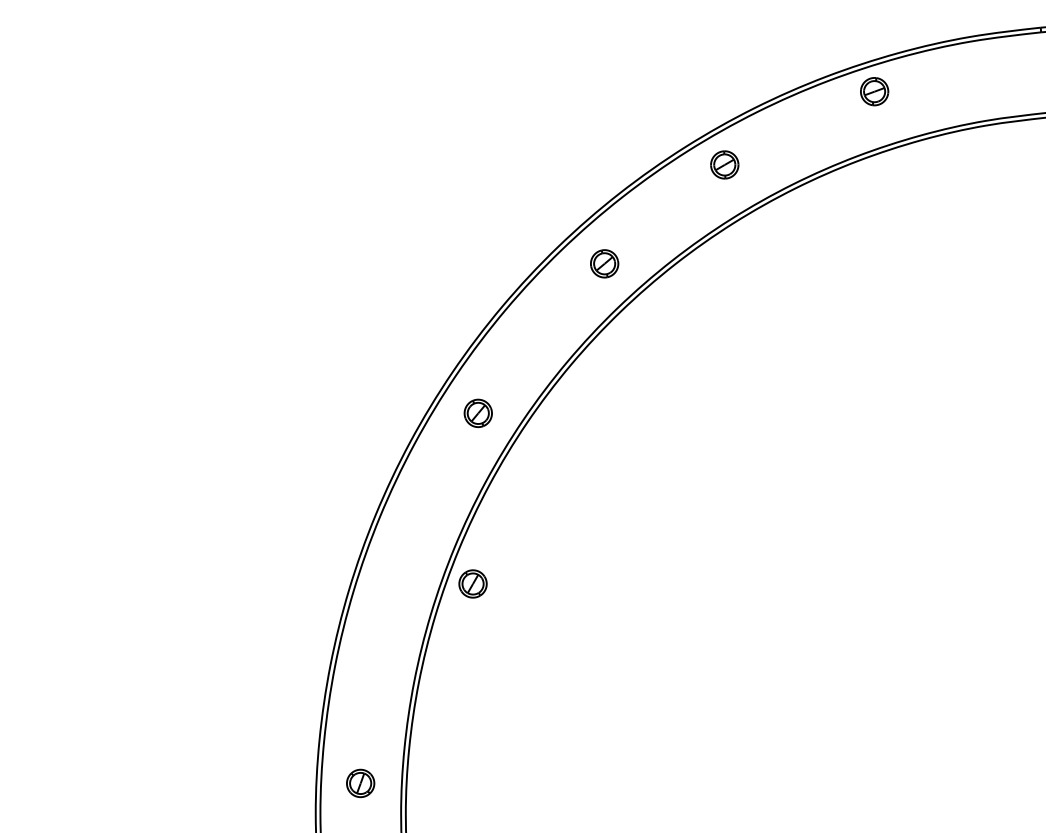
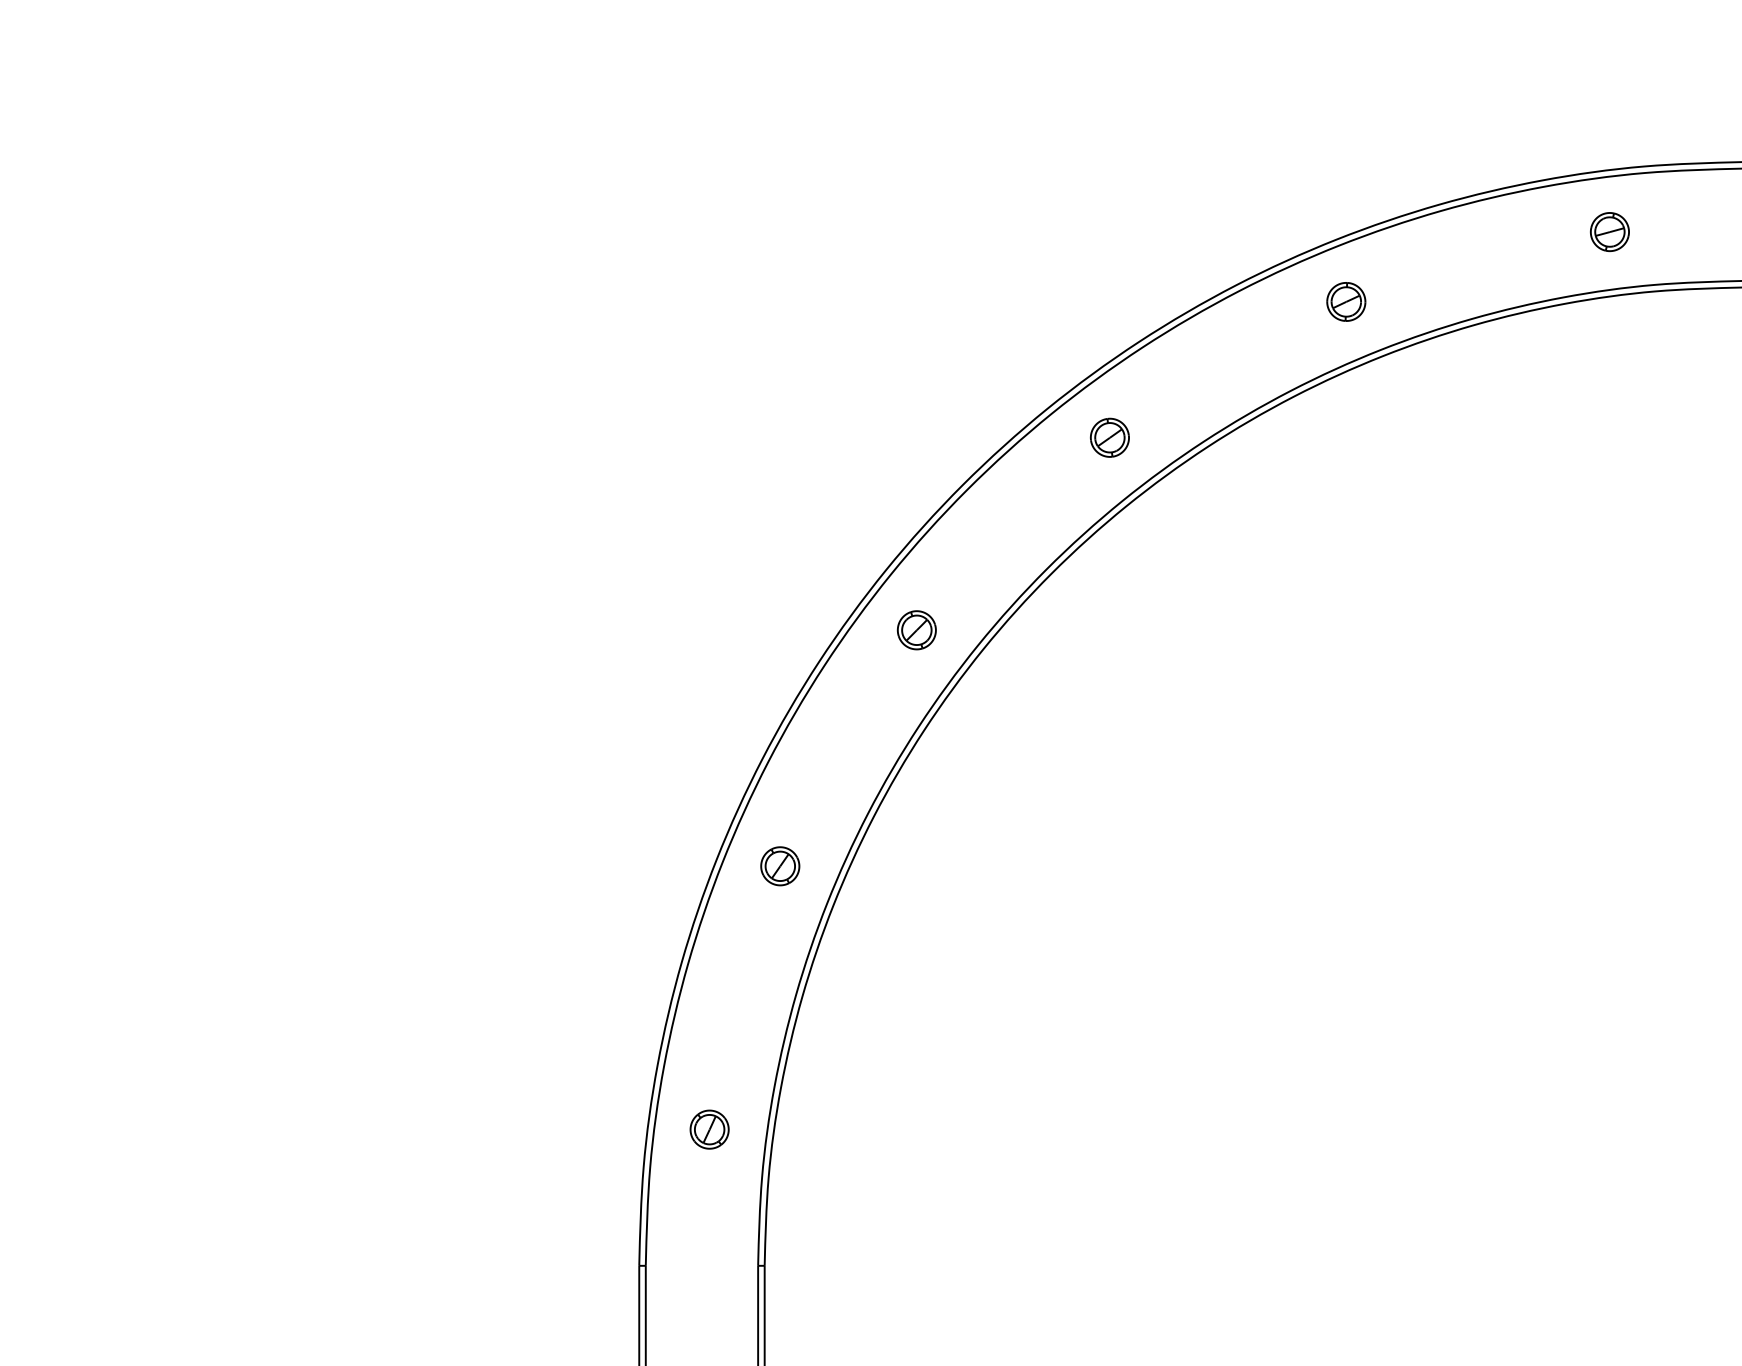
part: (874, 91) -> (1609, 232), moved
part: (724, 164) -> (1346, 301), moved
part: (473, 584) -> (780, 866), moved

